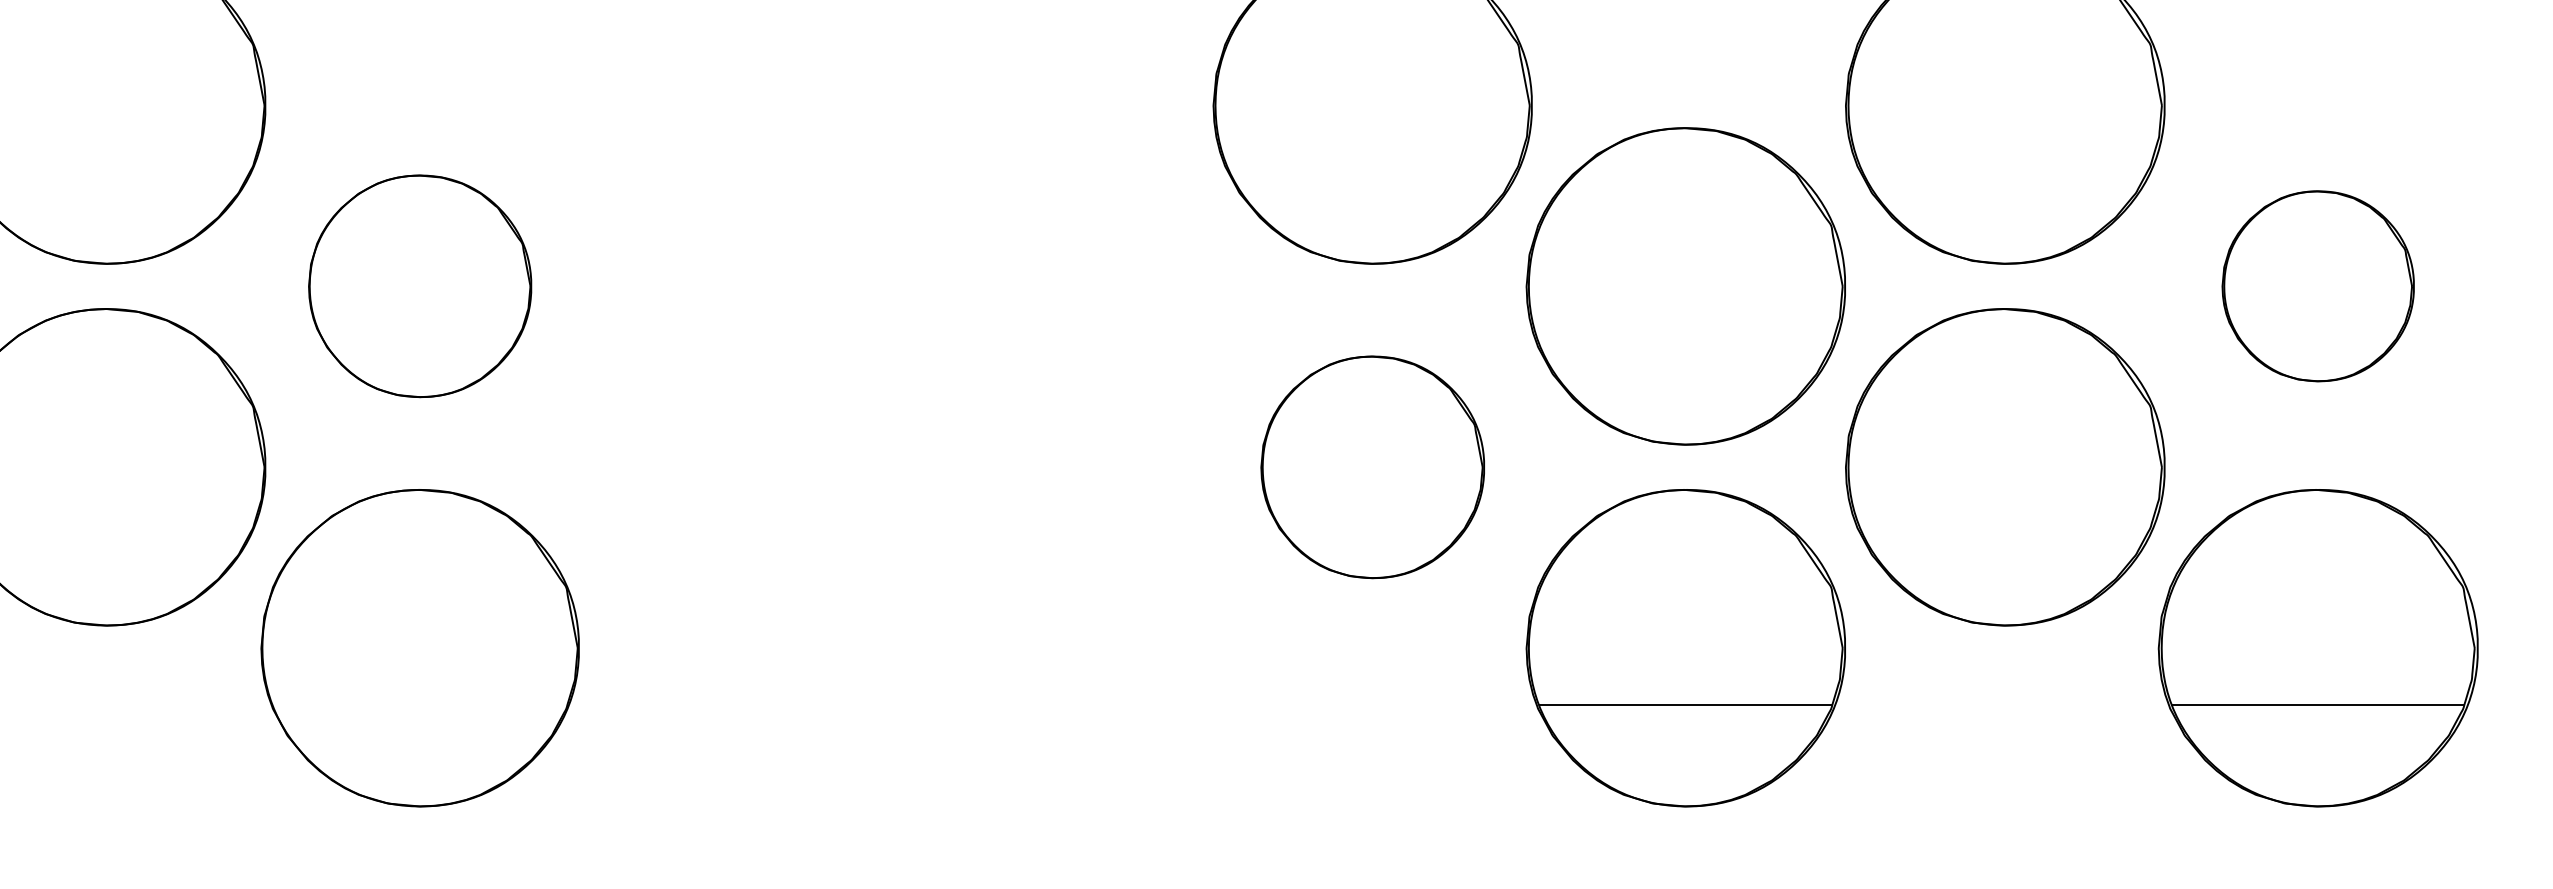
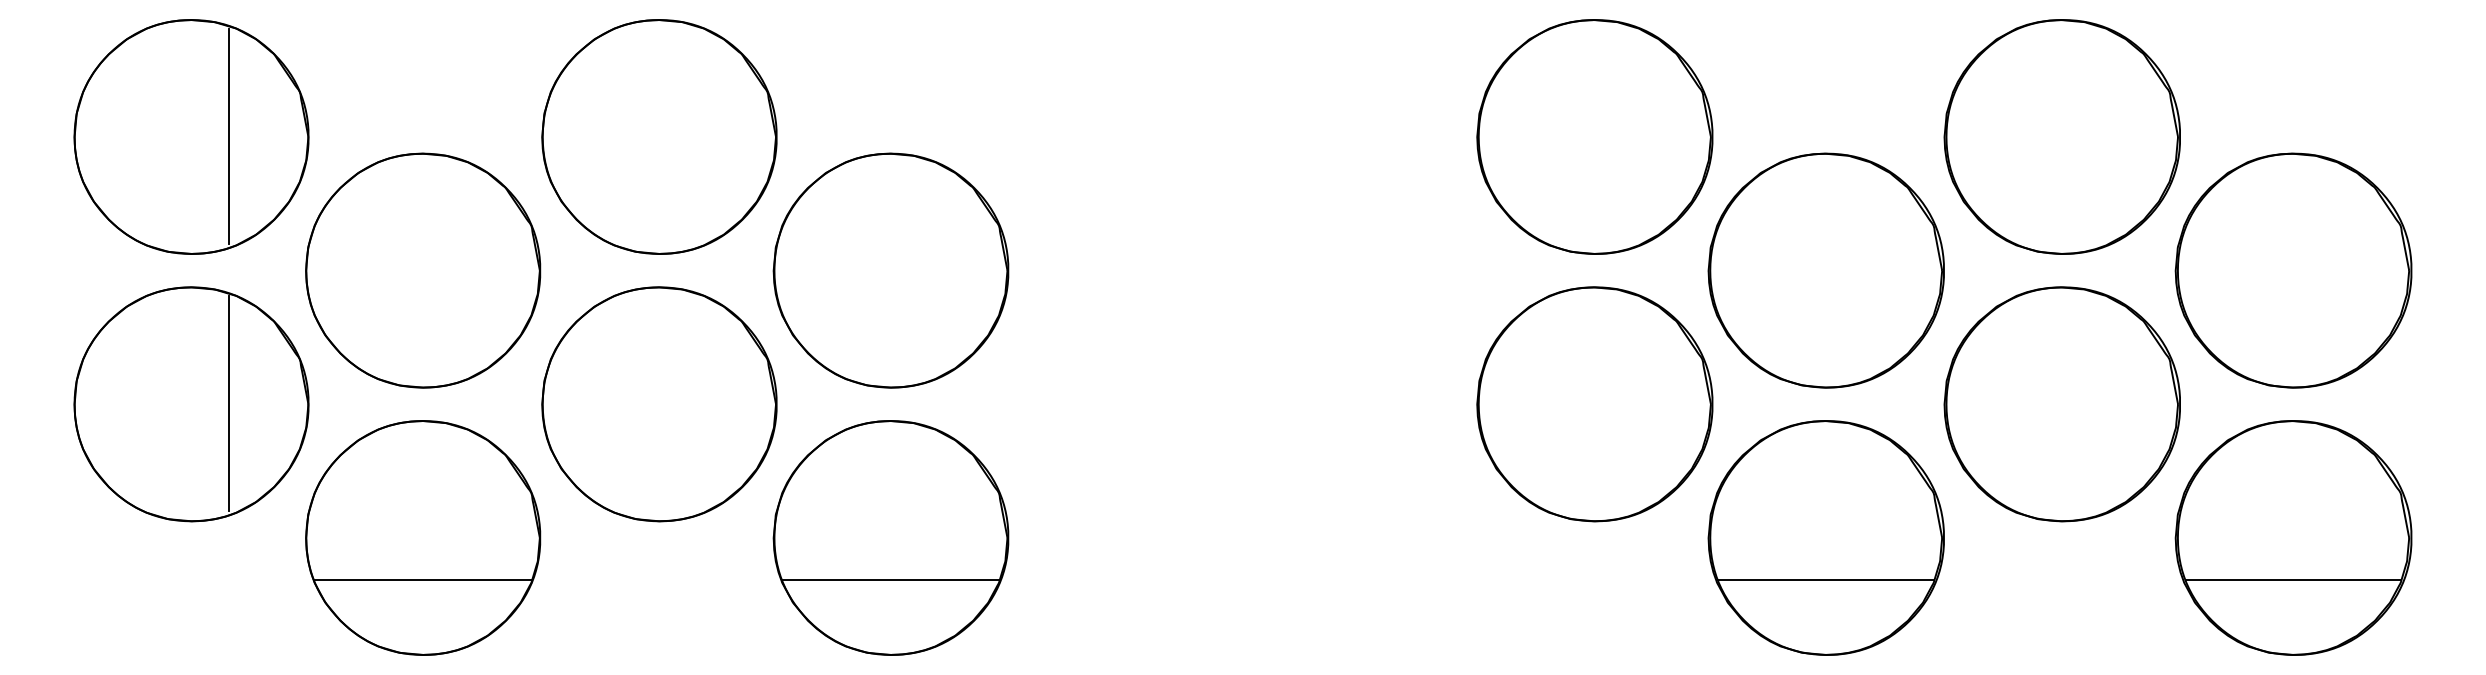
part: (419, 286) -> (890, 270), size x1.43
part: (2318, 286) -> (2293, 270), size x1.67
part: (1372, 467) -> (1594, 404), size x1.43
line: (419, 704) -> (890, 579), added

